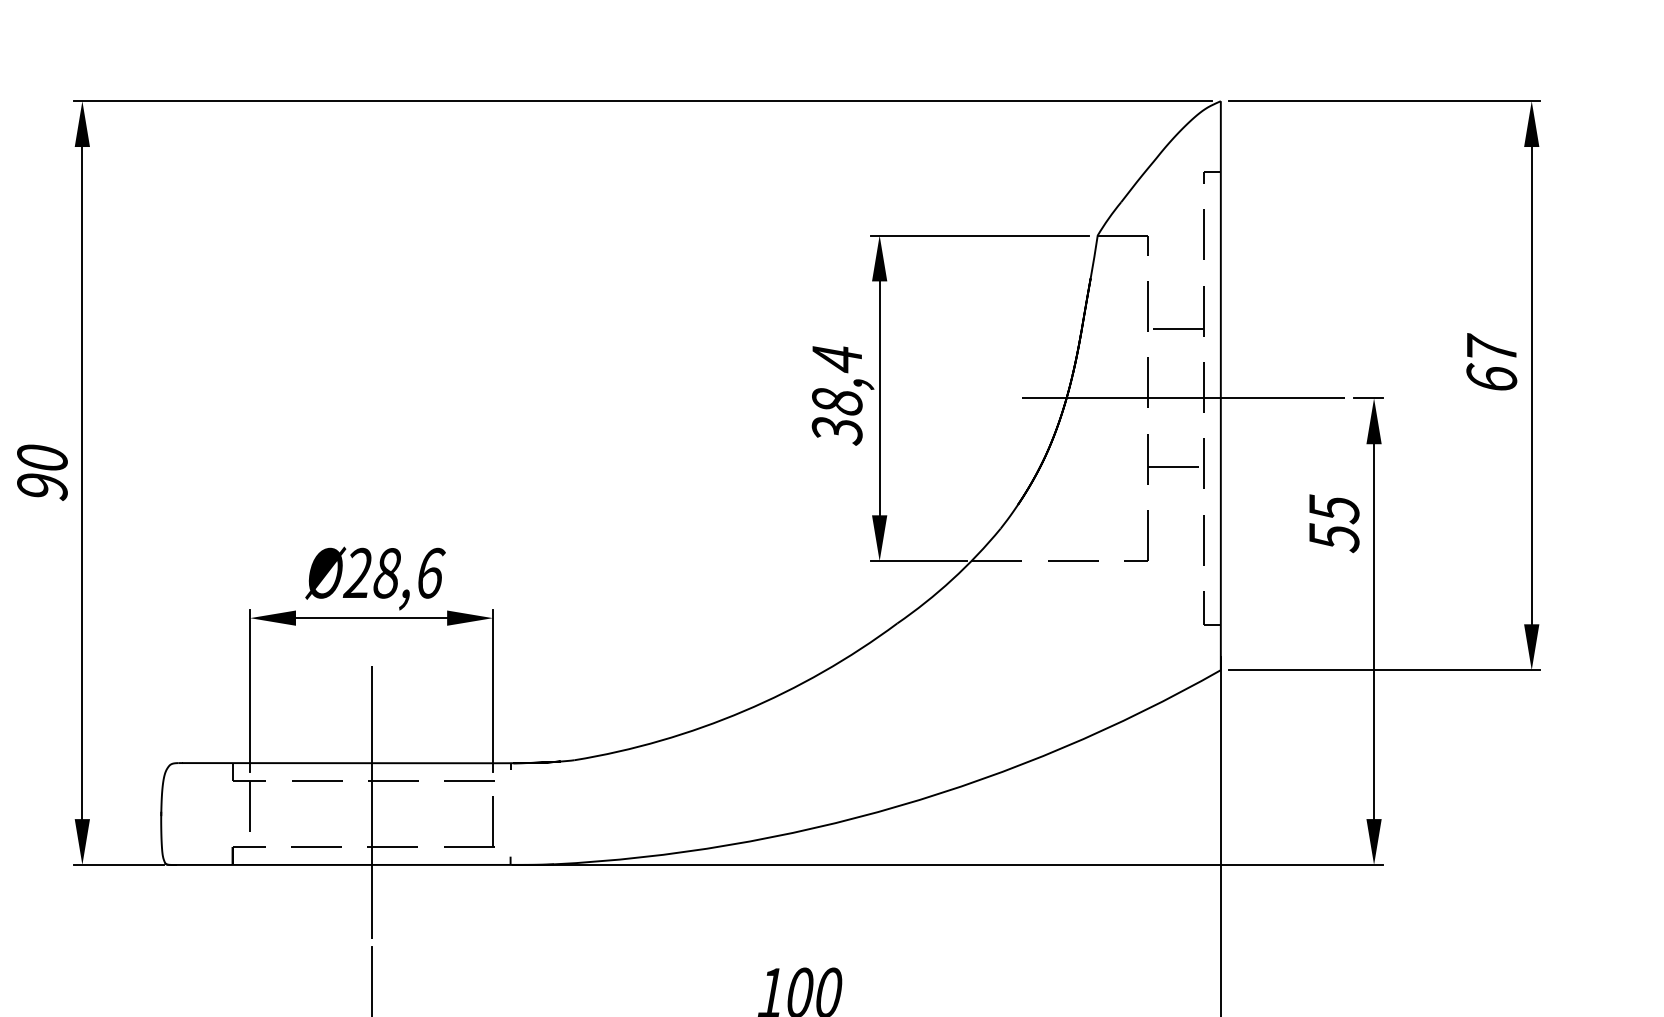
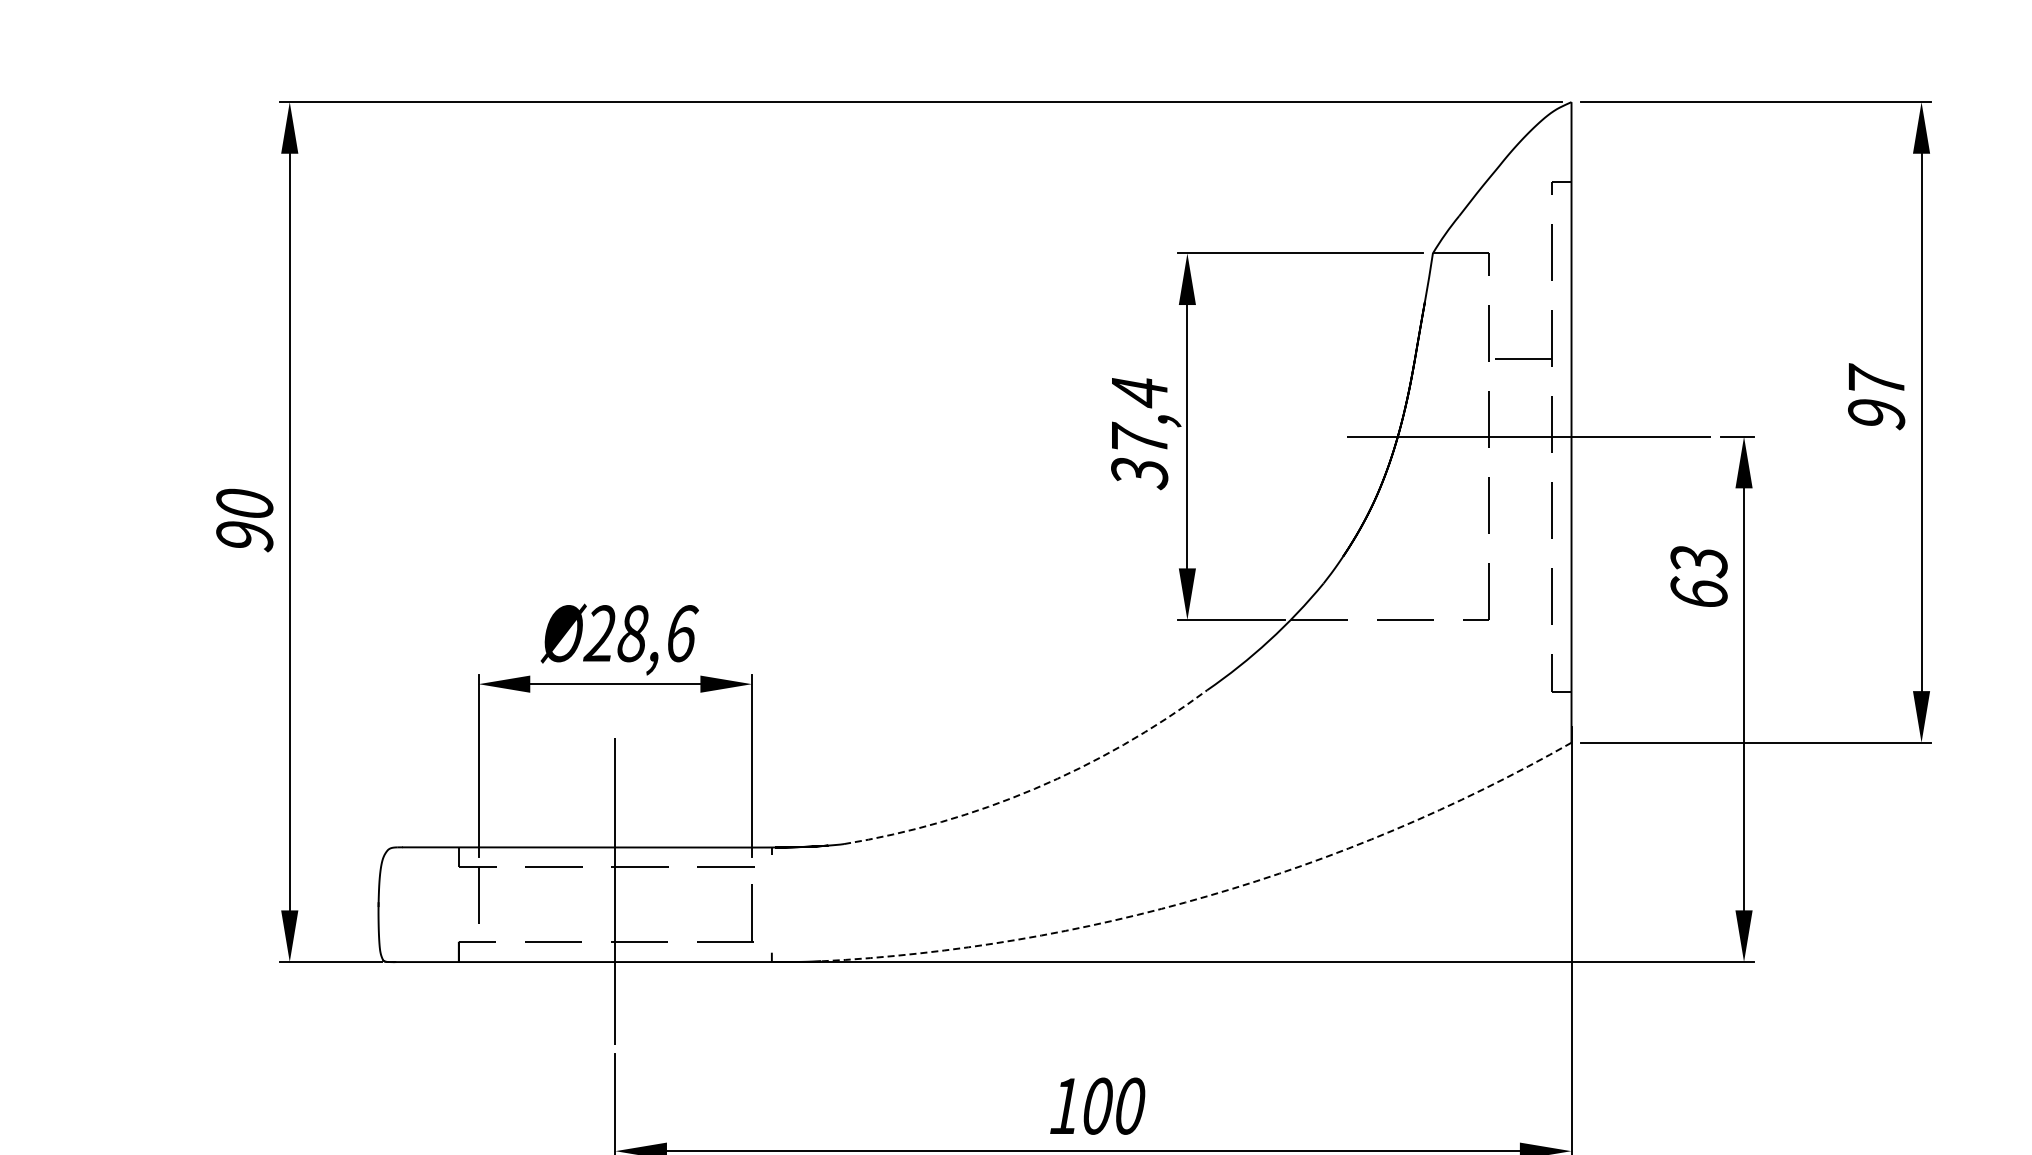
text: (1491, 377) -> (1876, 413), 67 -> 97
text: (837, 399) -> (1139, 438), 38,4 -> 37,4
line: (1175, 467) -> (1520, 514), removed
text: (1333, 523) -> (1698, 577), 55 -> 63
line: (743, 710) -> (1034, 788), solid -> dashed
line: (899, 805) -> (1209, 895), solid -> dashed

